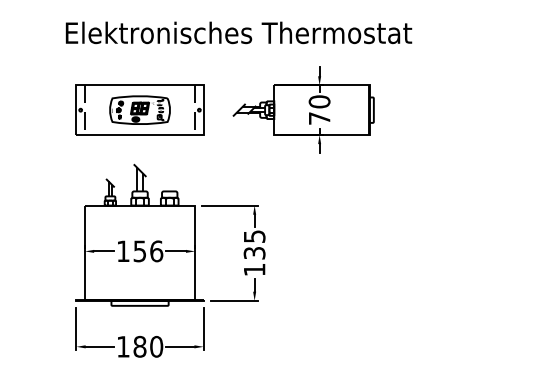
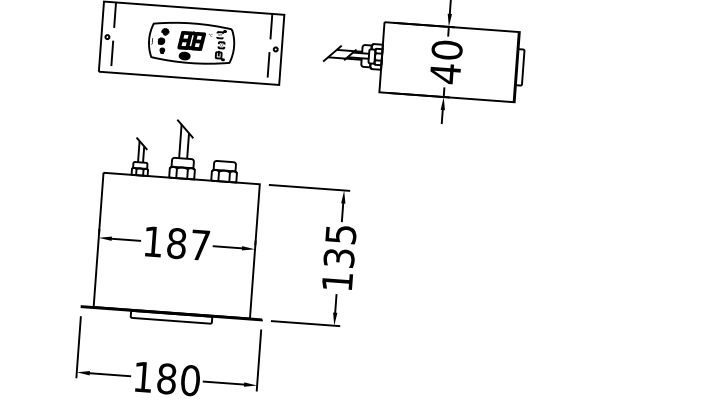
text: (319, 118) -> (445, 73), 70 -> 40
text: (148, 251) -> (188, 244), 156 -> 187

